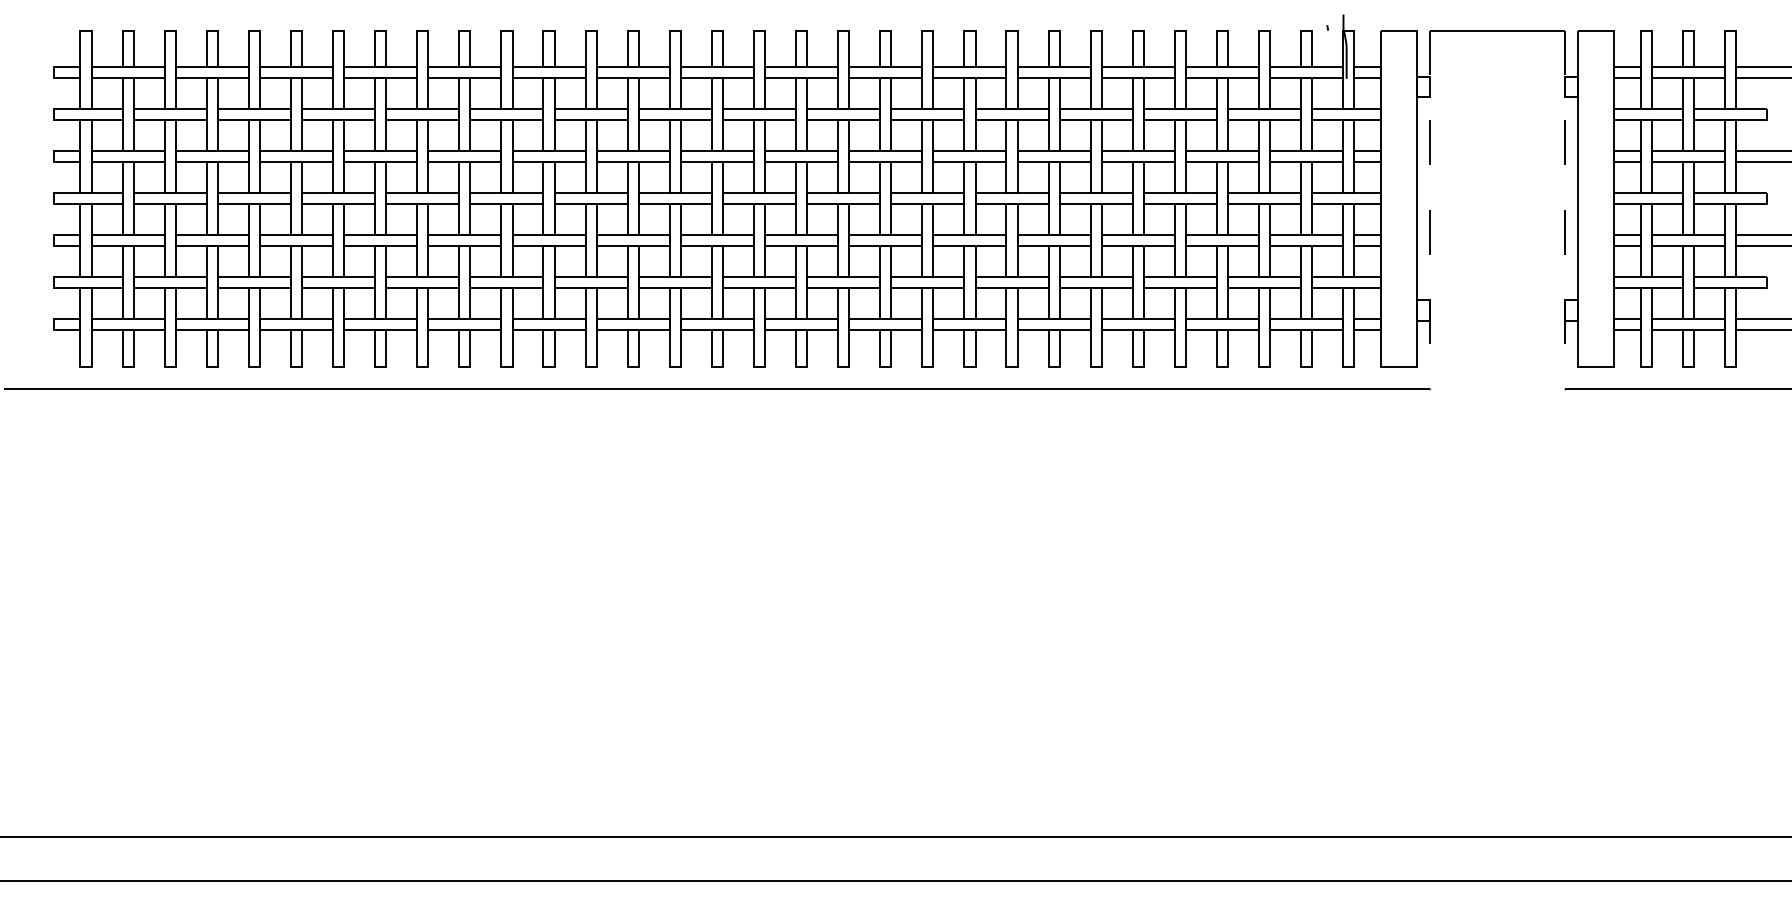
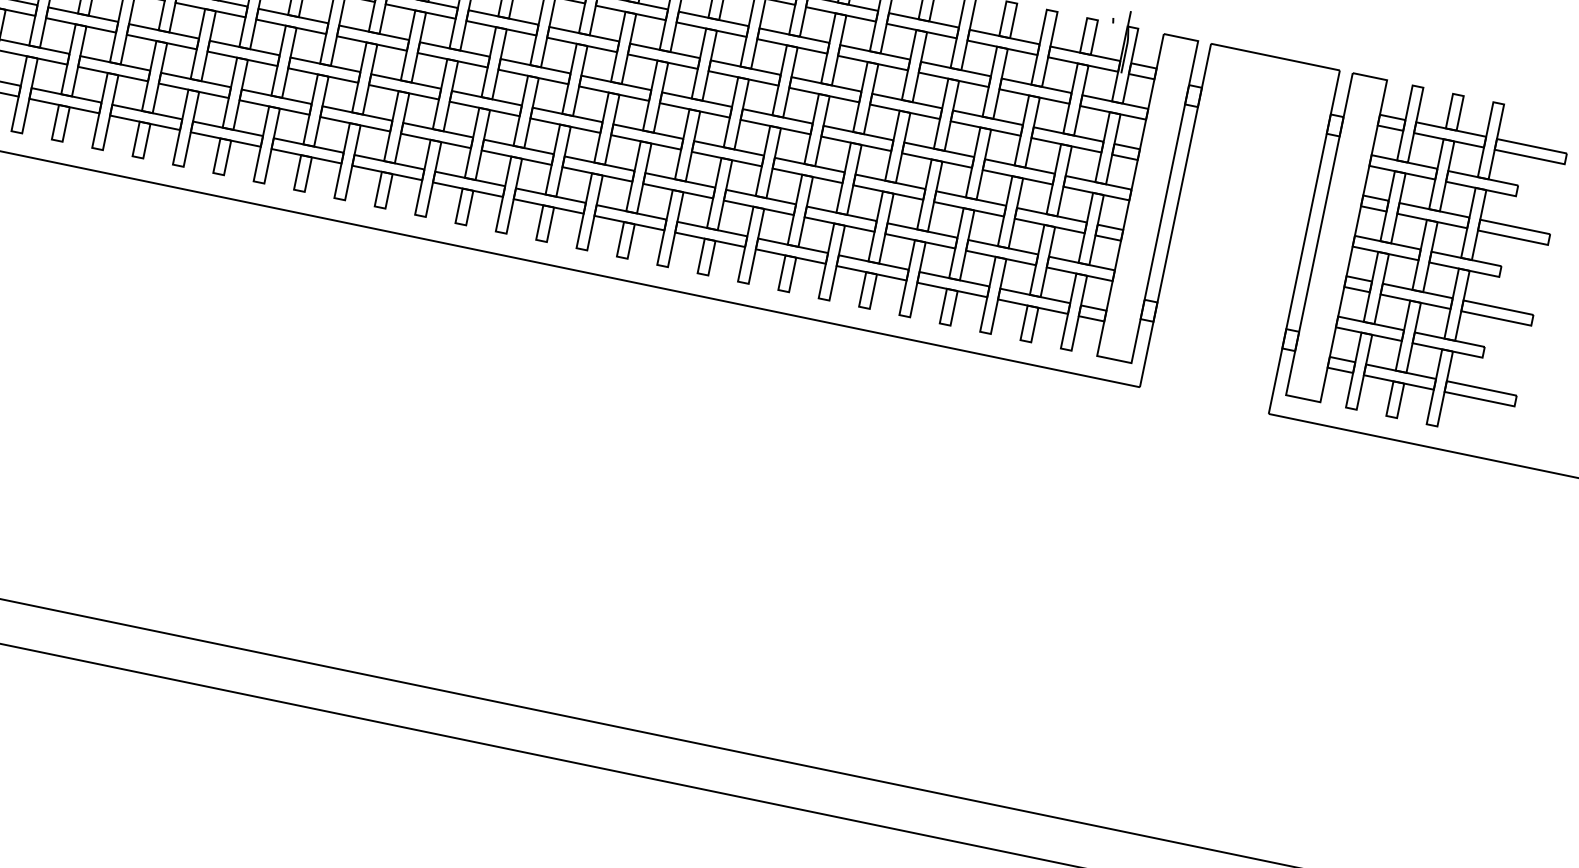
line: (1430, 210) -> (1175, 216), dashed -> solid
line: (1564, 210) -> (1304, 242), dashed -> solid

